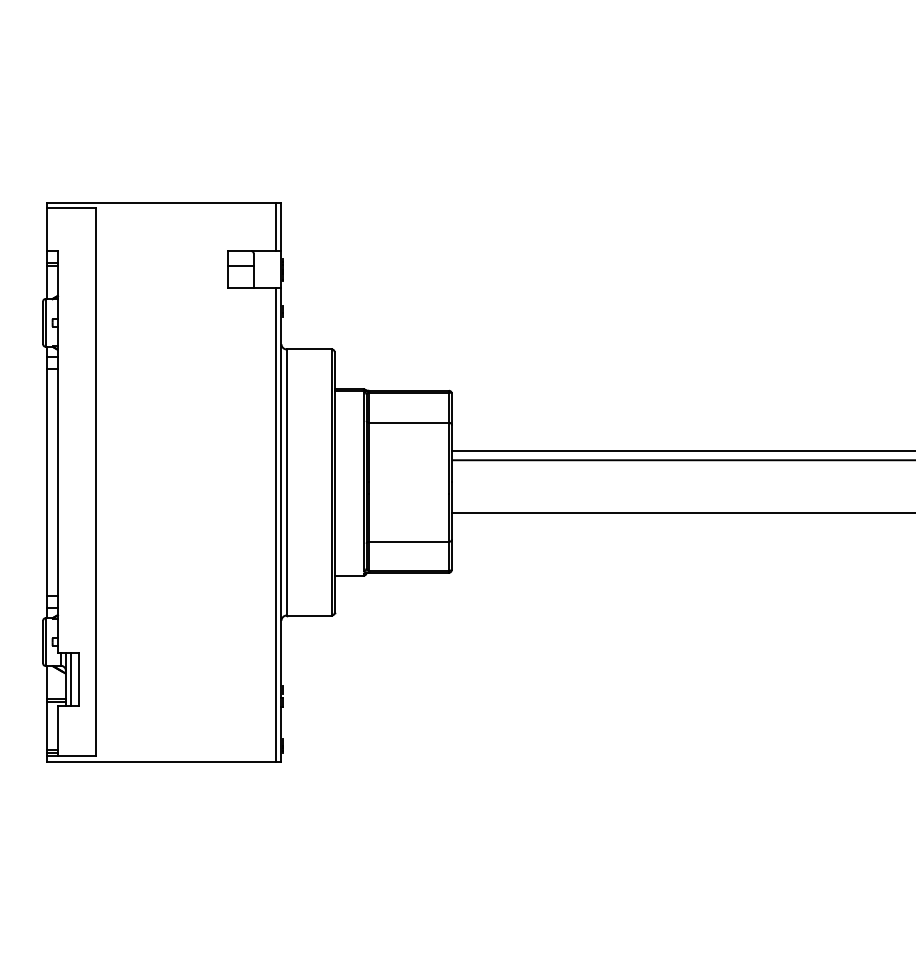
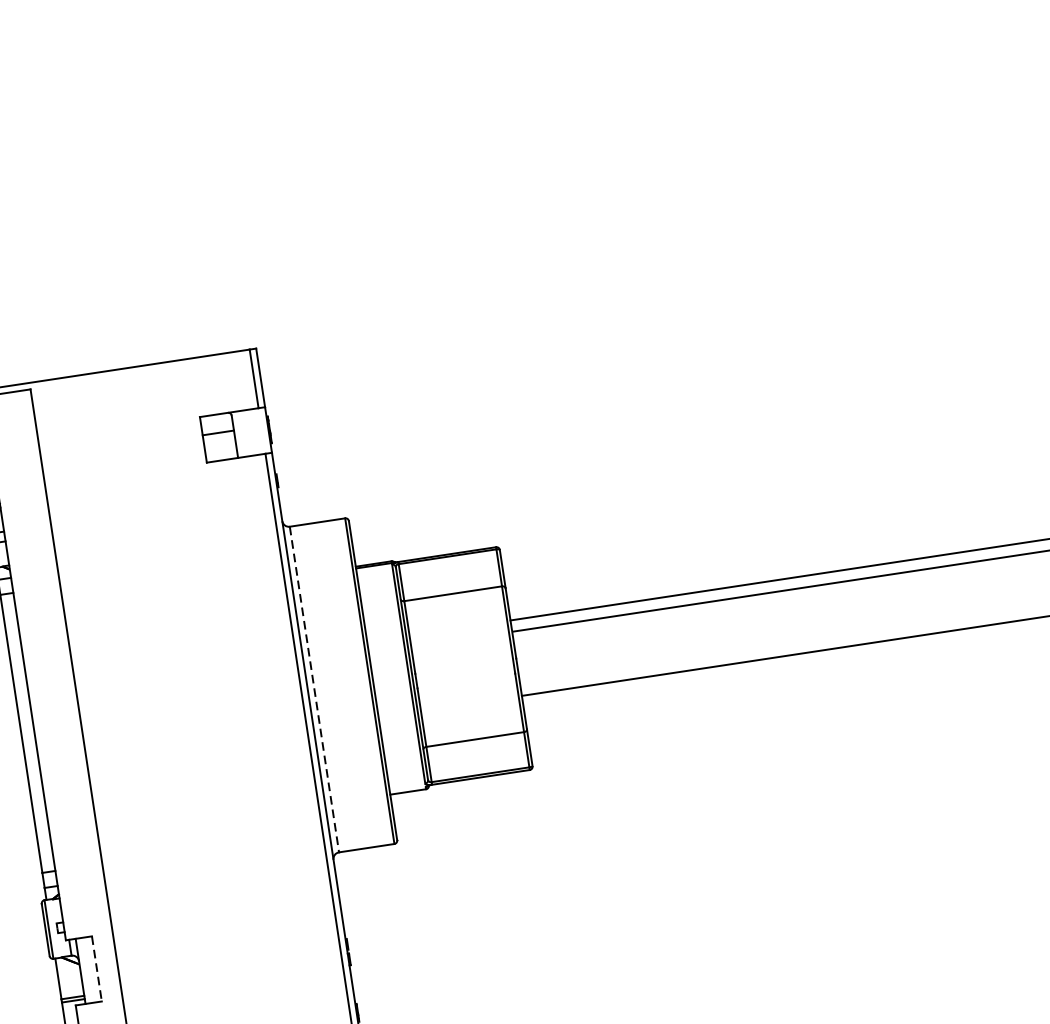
line: (286, 482) -> (314, 689), solid -> dashed
line: (71, 678) -> (87, 969), removed
line: (79, 679) -> (97, 969), solid -> dashed

